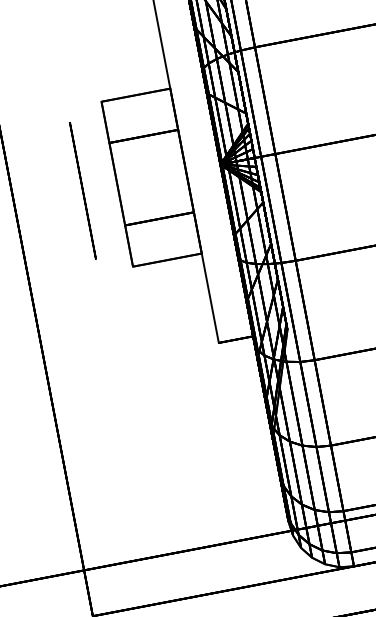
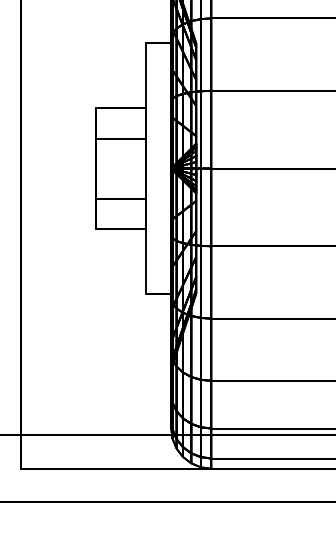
circle: (83, 190) -> (71, 168), removed

